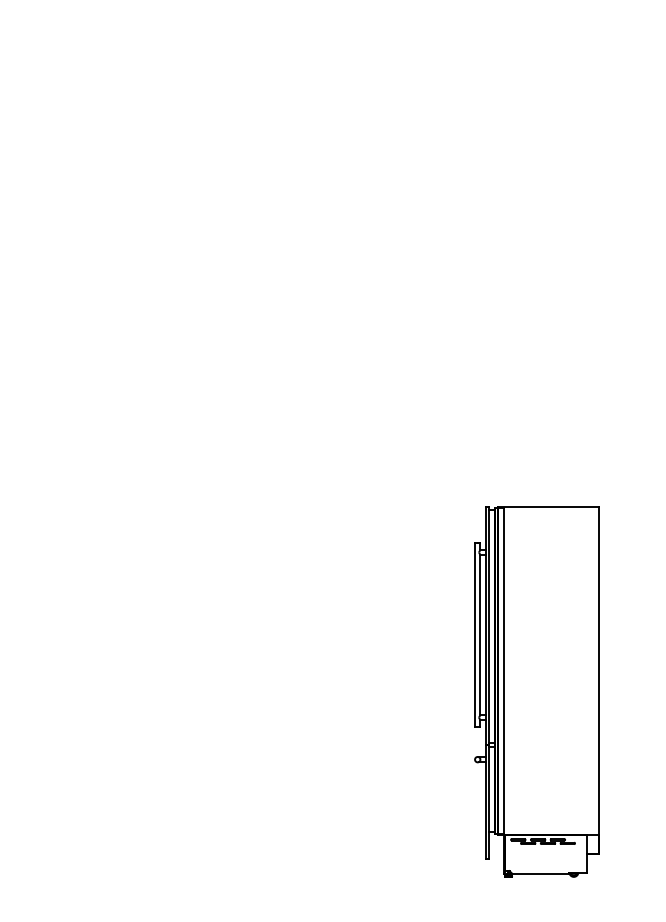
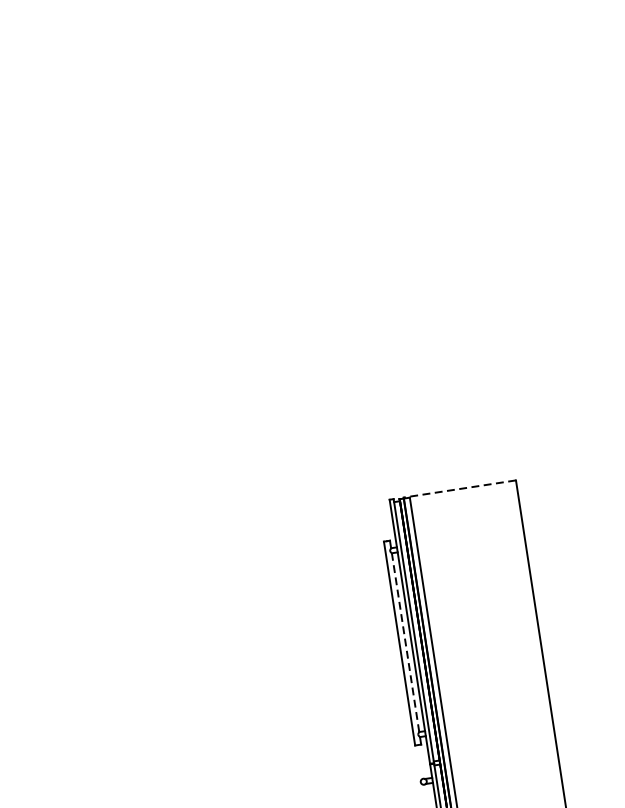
line: (548, 507) -> (459, 489), solid -> dashed
line: (480, 634) -> (405, 642), solid -> dashed

